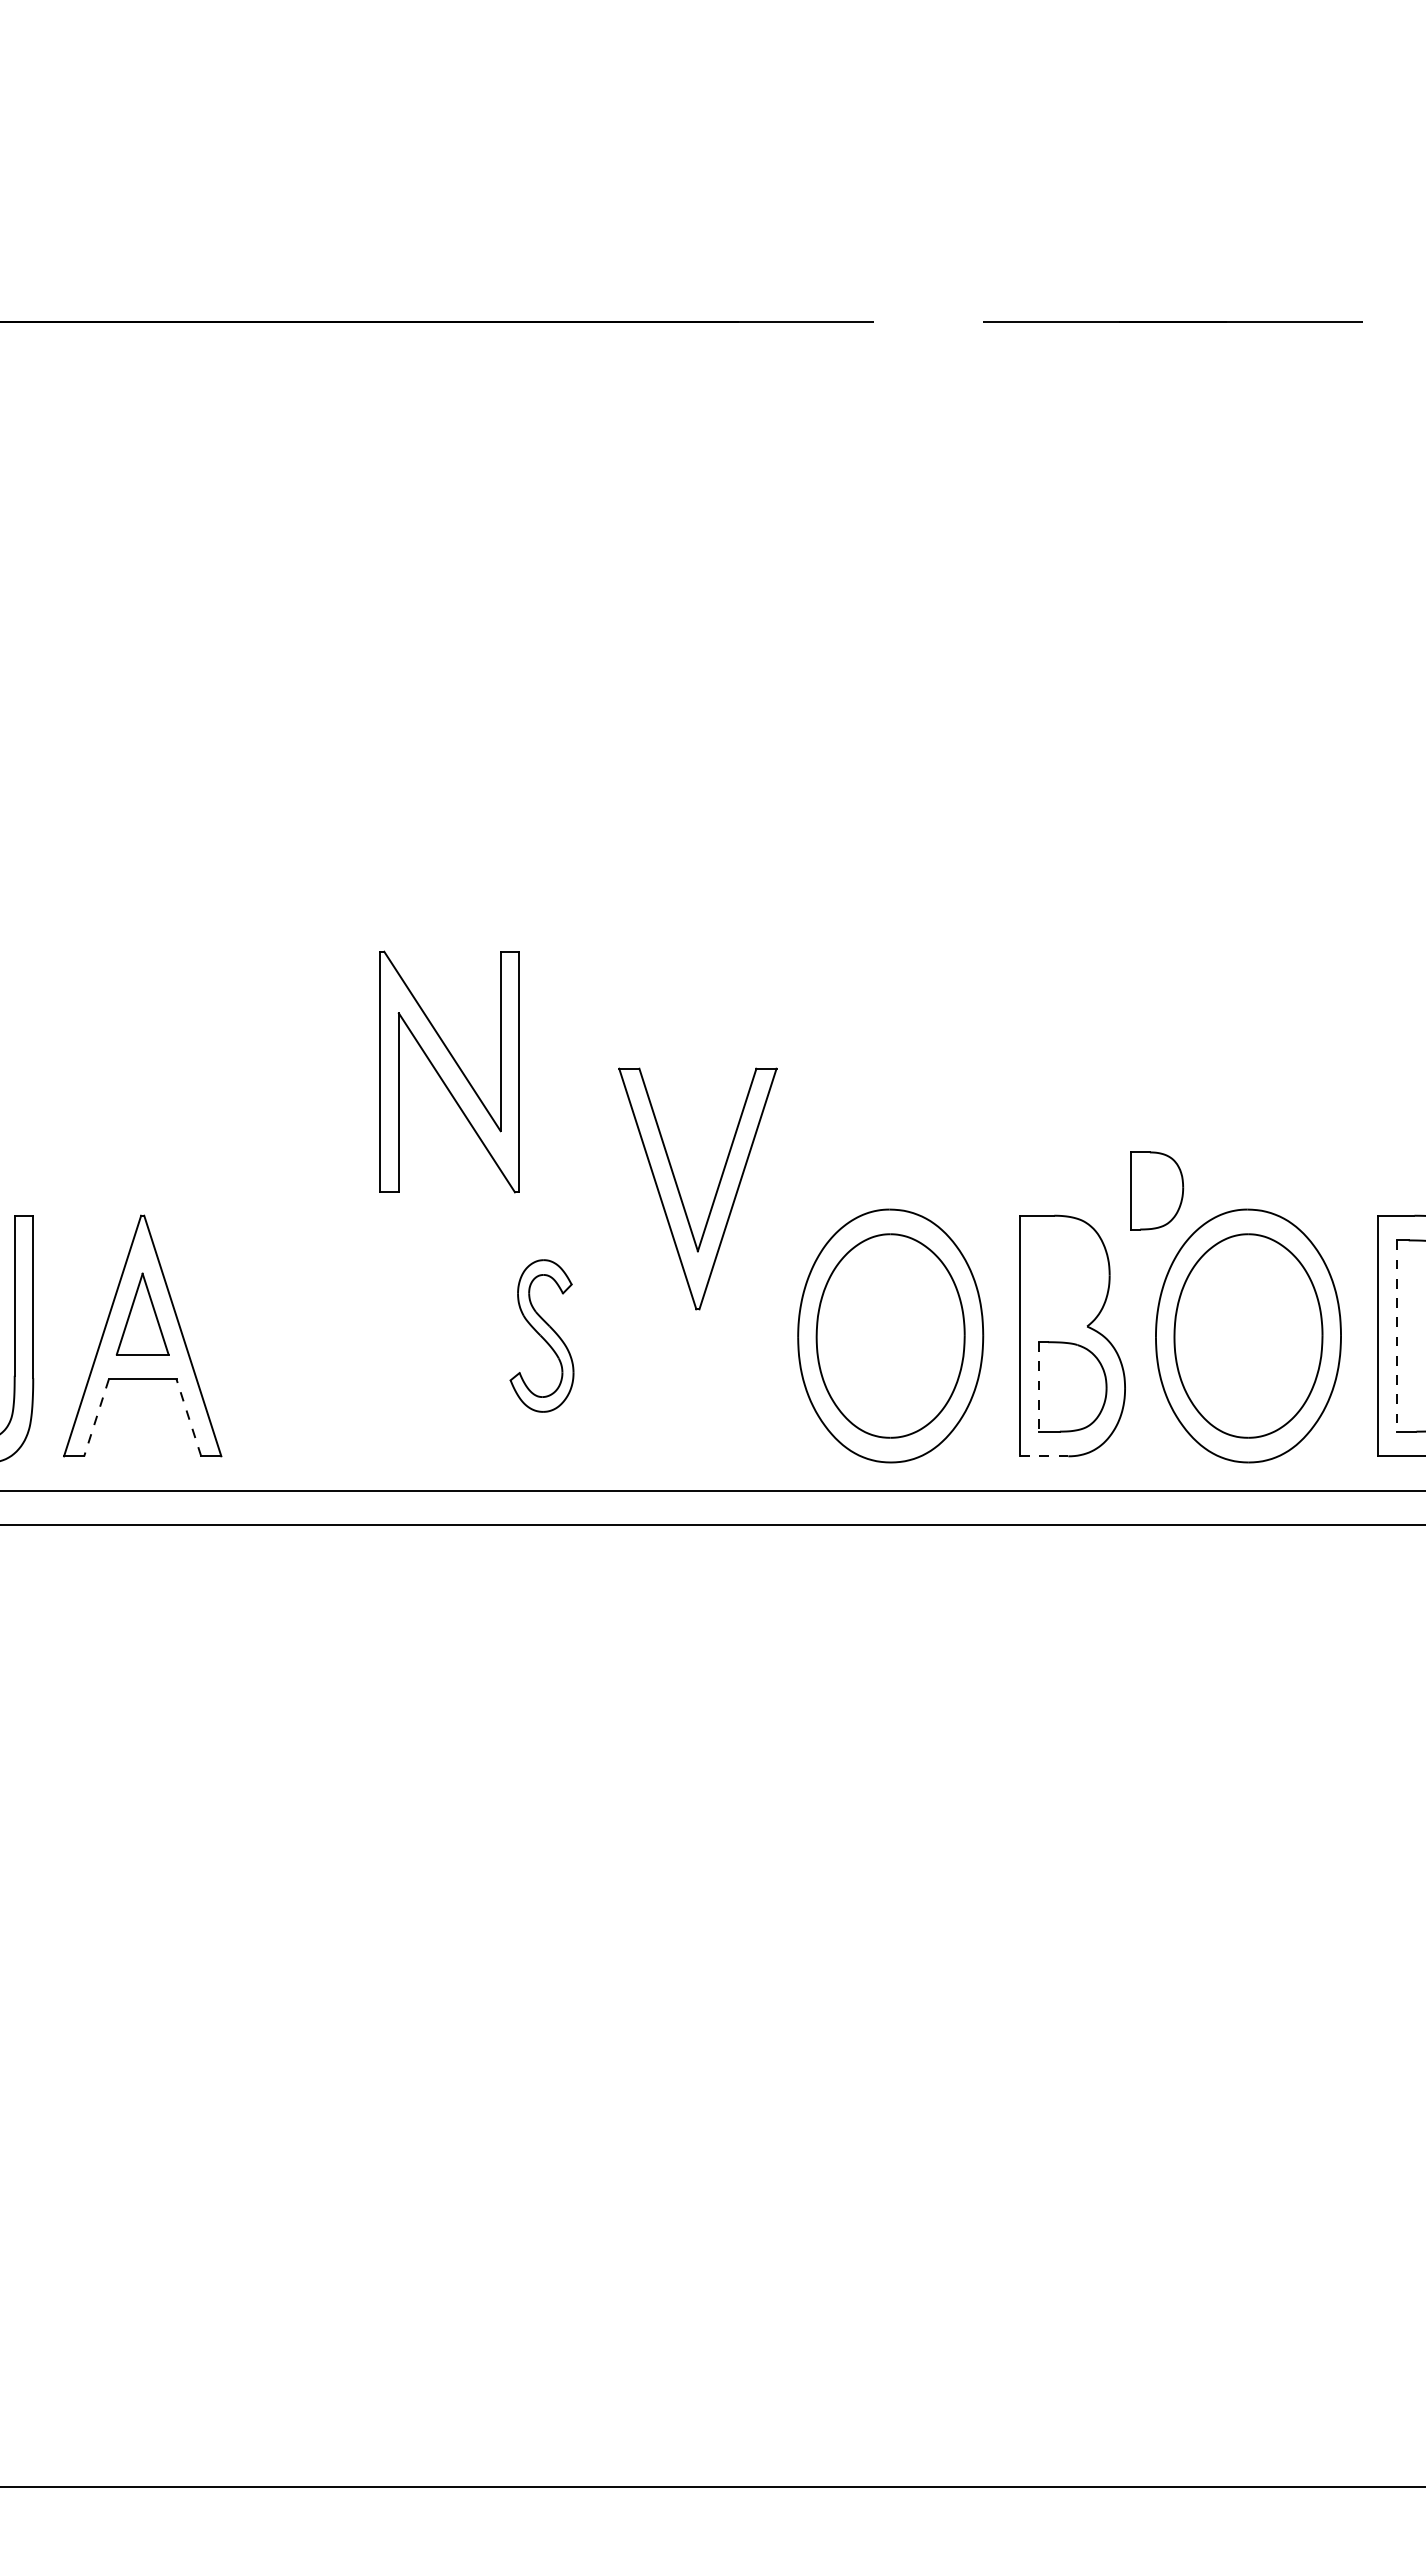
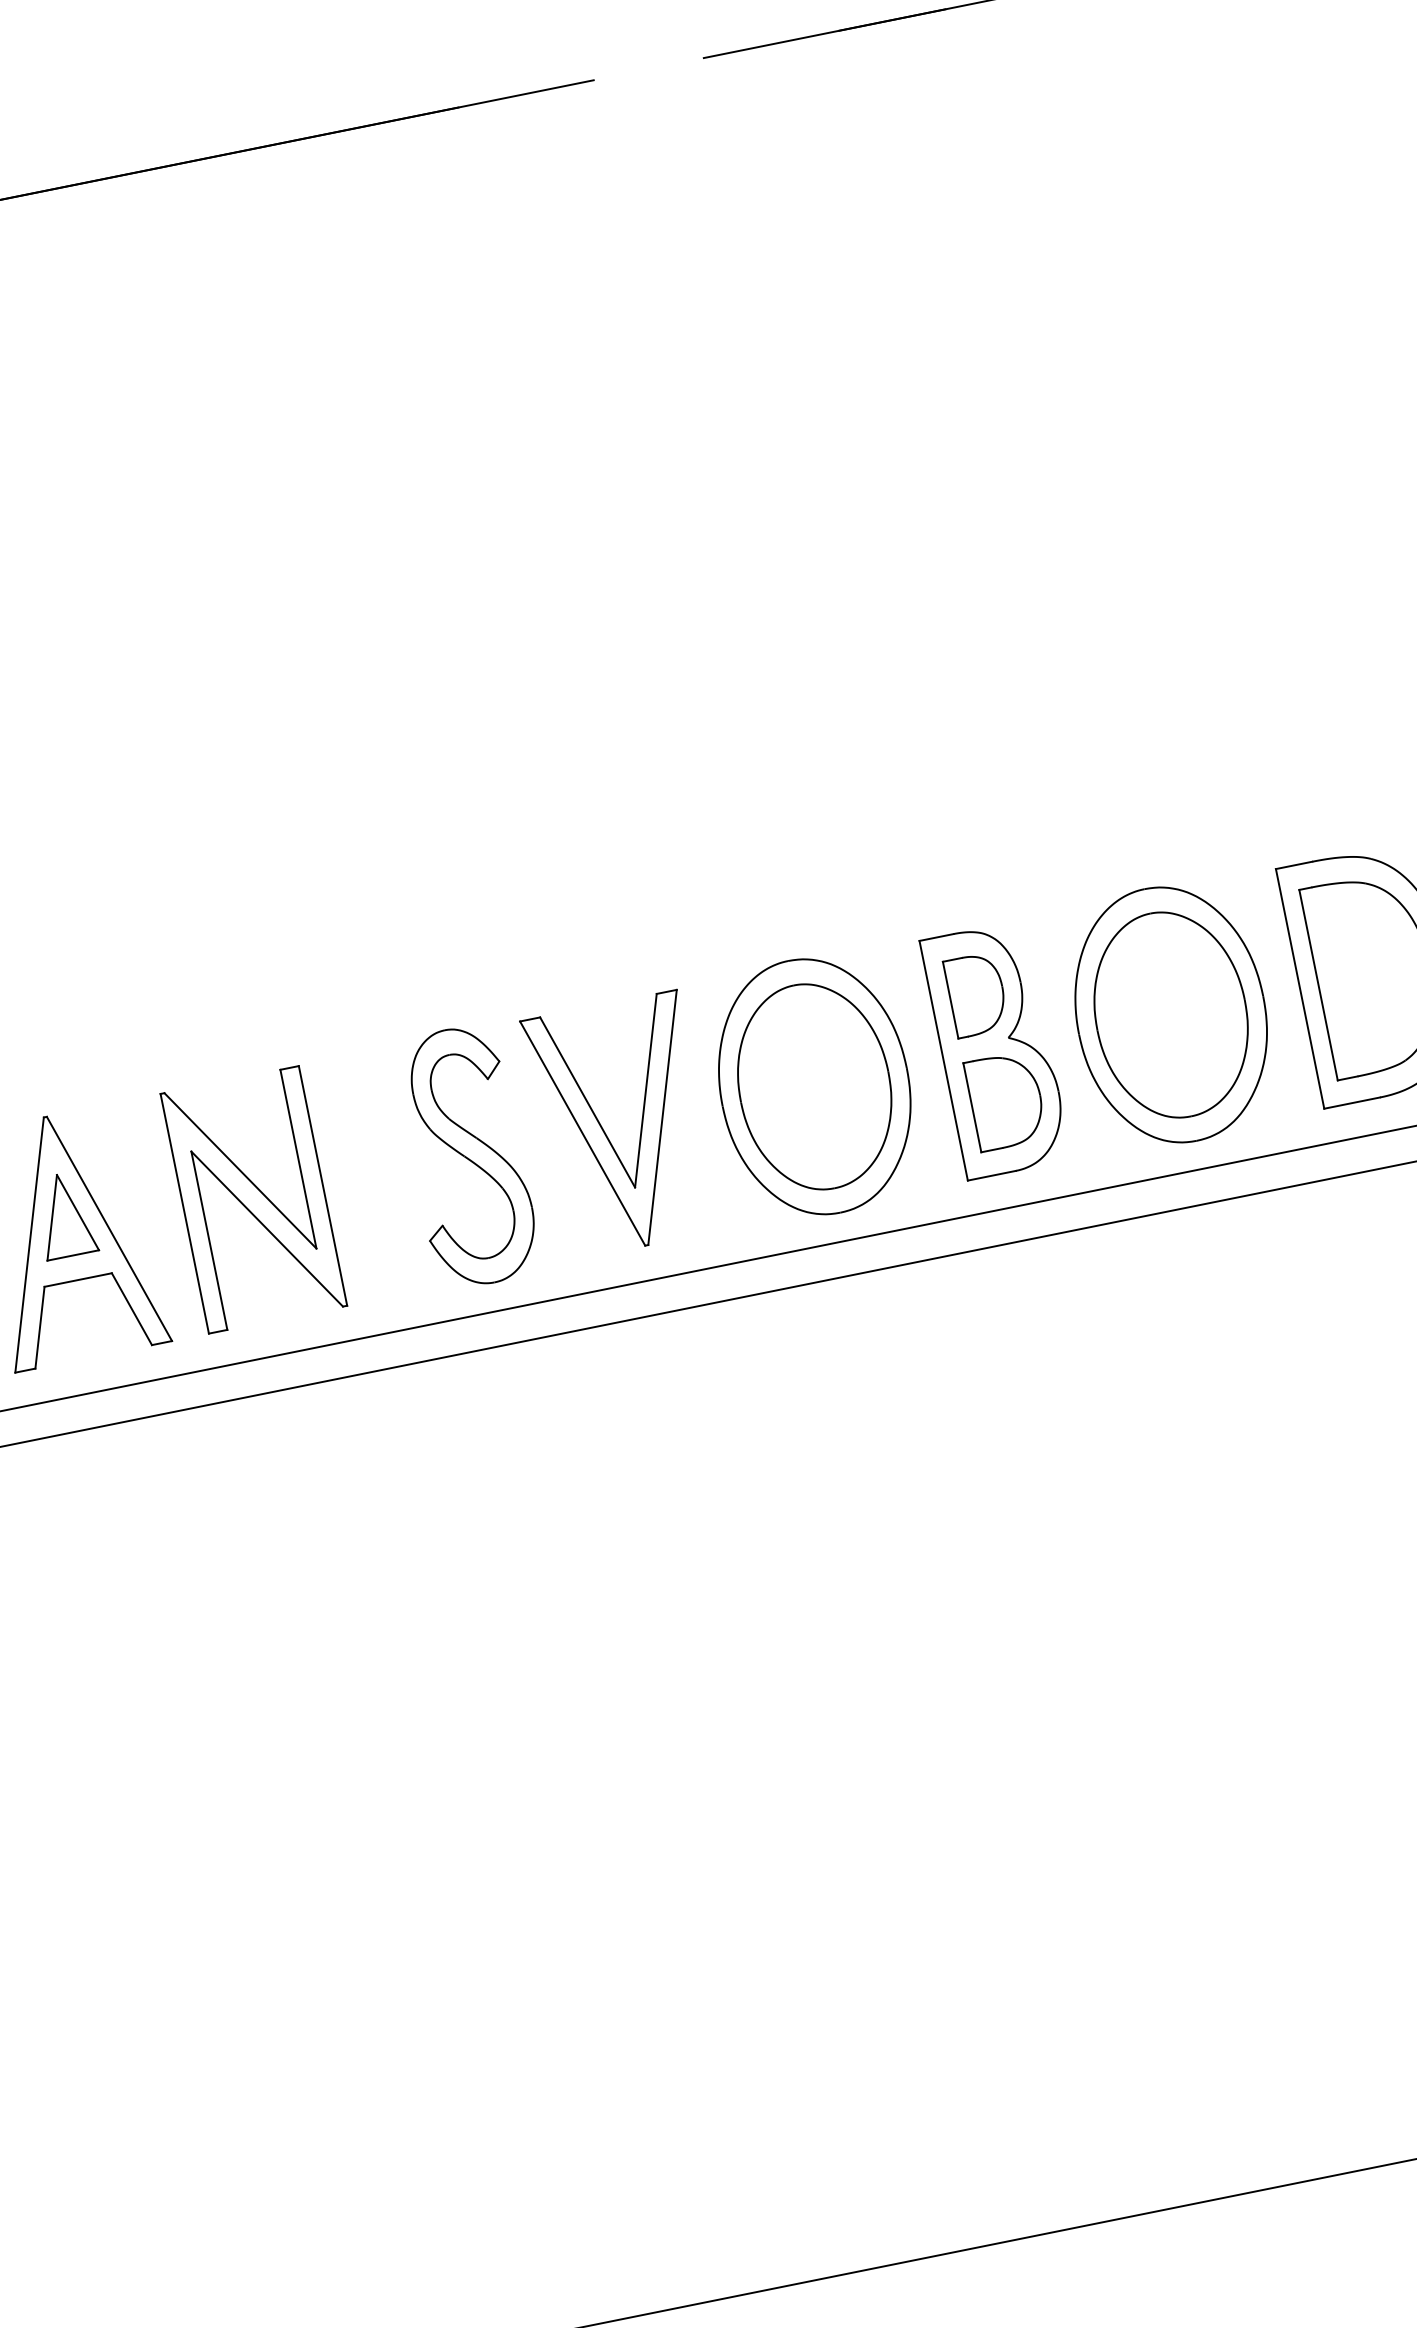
part: (449, 1071) -> (253, 1199), moved
part: (1157, 1190) -> (977, 994), moved
part: (680, 1193) -> (606, 1133), moved
part: (541, 1335) -> (466, 1156), size x1.67
line: (1396, 1336) -> (1318, 985), dashed -> solid
line: (1038, 1386) -> (972, 1107), dashed -> solid
line: (188, 1417) -> (131, 1308), dashed -> solid
line: (96, 1418) -> (40, 1328), dashed -> solid
line: (1043, 1456) -> (991, 1176), dashed -> solid

